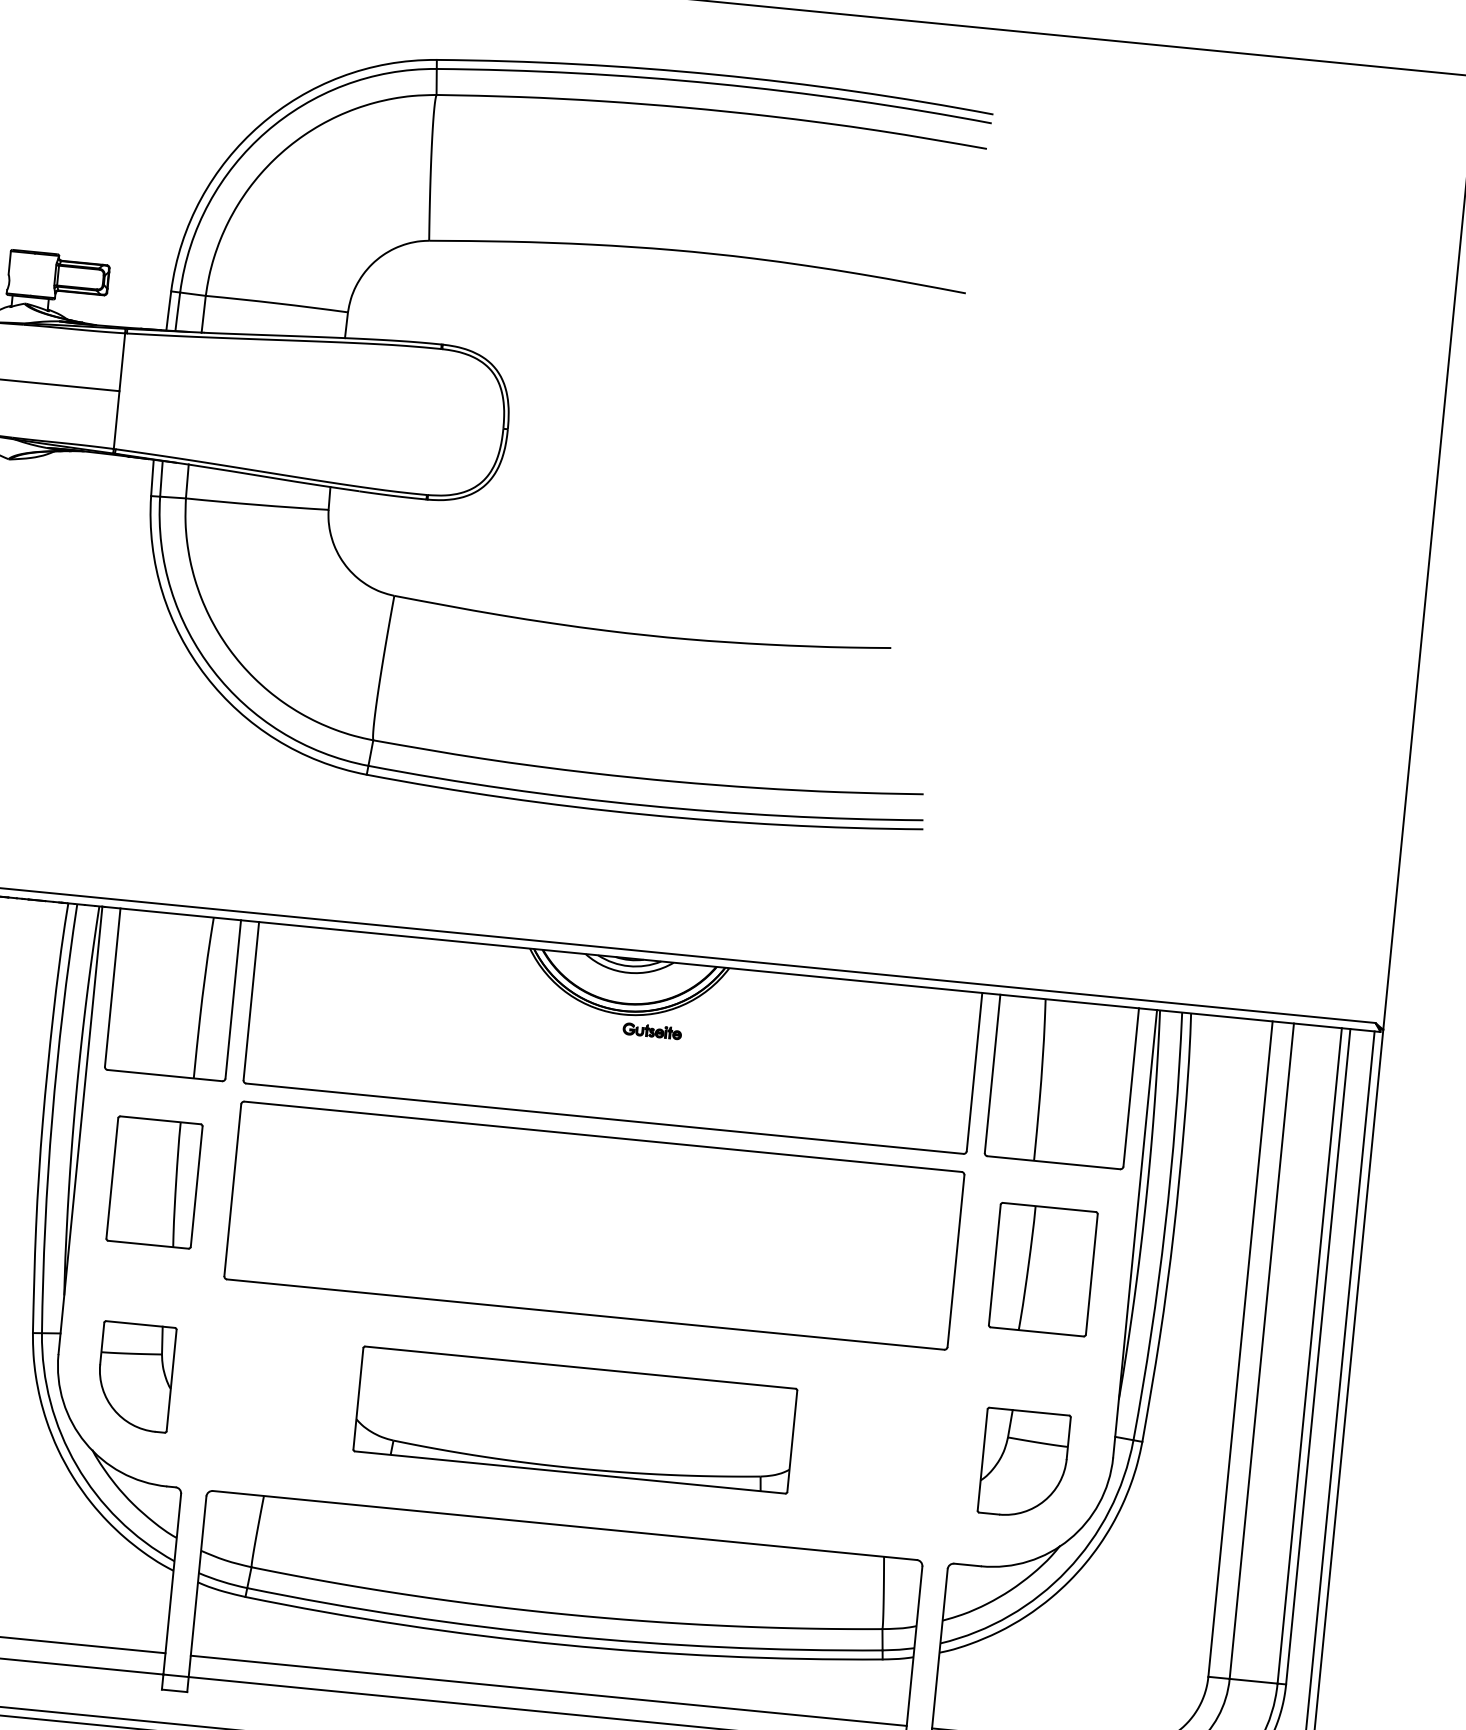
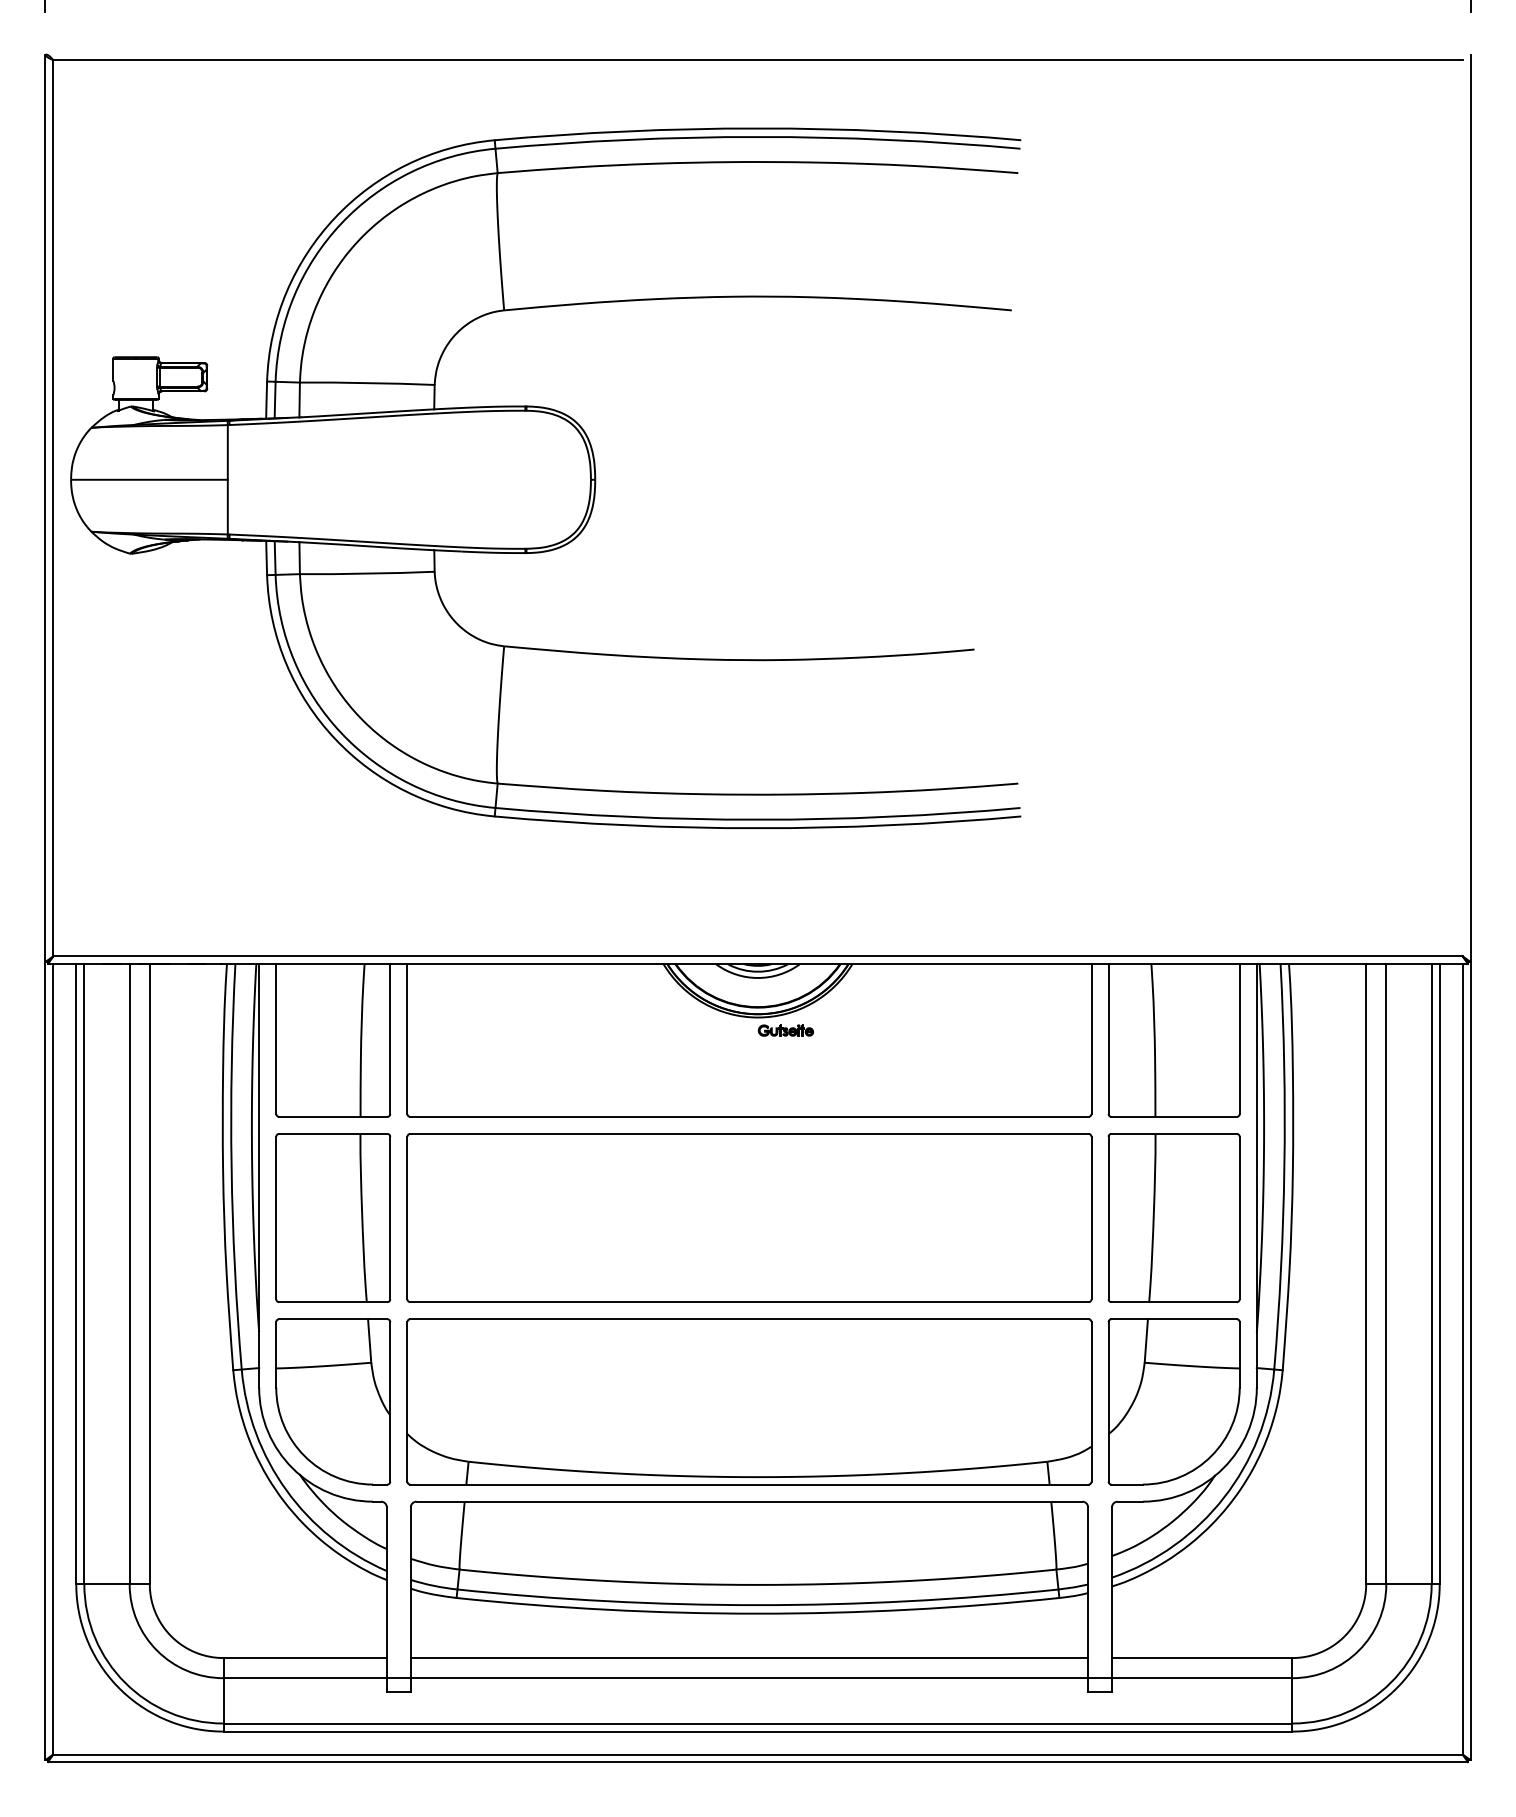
part: (154, 1181) -> (333, 1217), size x1.43
part: (1042, 1269) -> (1173, 1217), size x1.43
part: (135, 1376) -> (333, 1401), size x1.67
part: (575, 1419) -> (749, 1401), size x1.67
part: (1023, 1463) -> (1173, 1401), size x1.67

